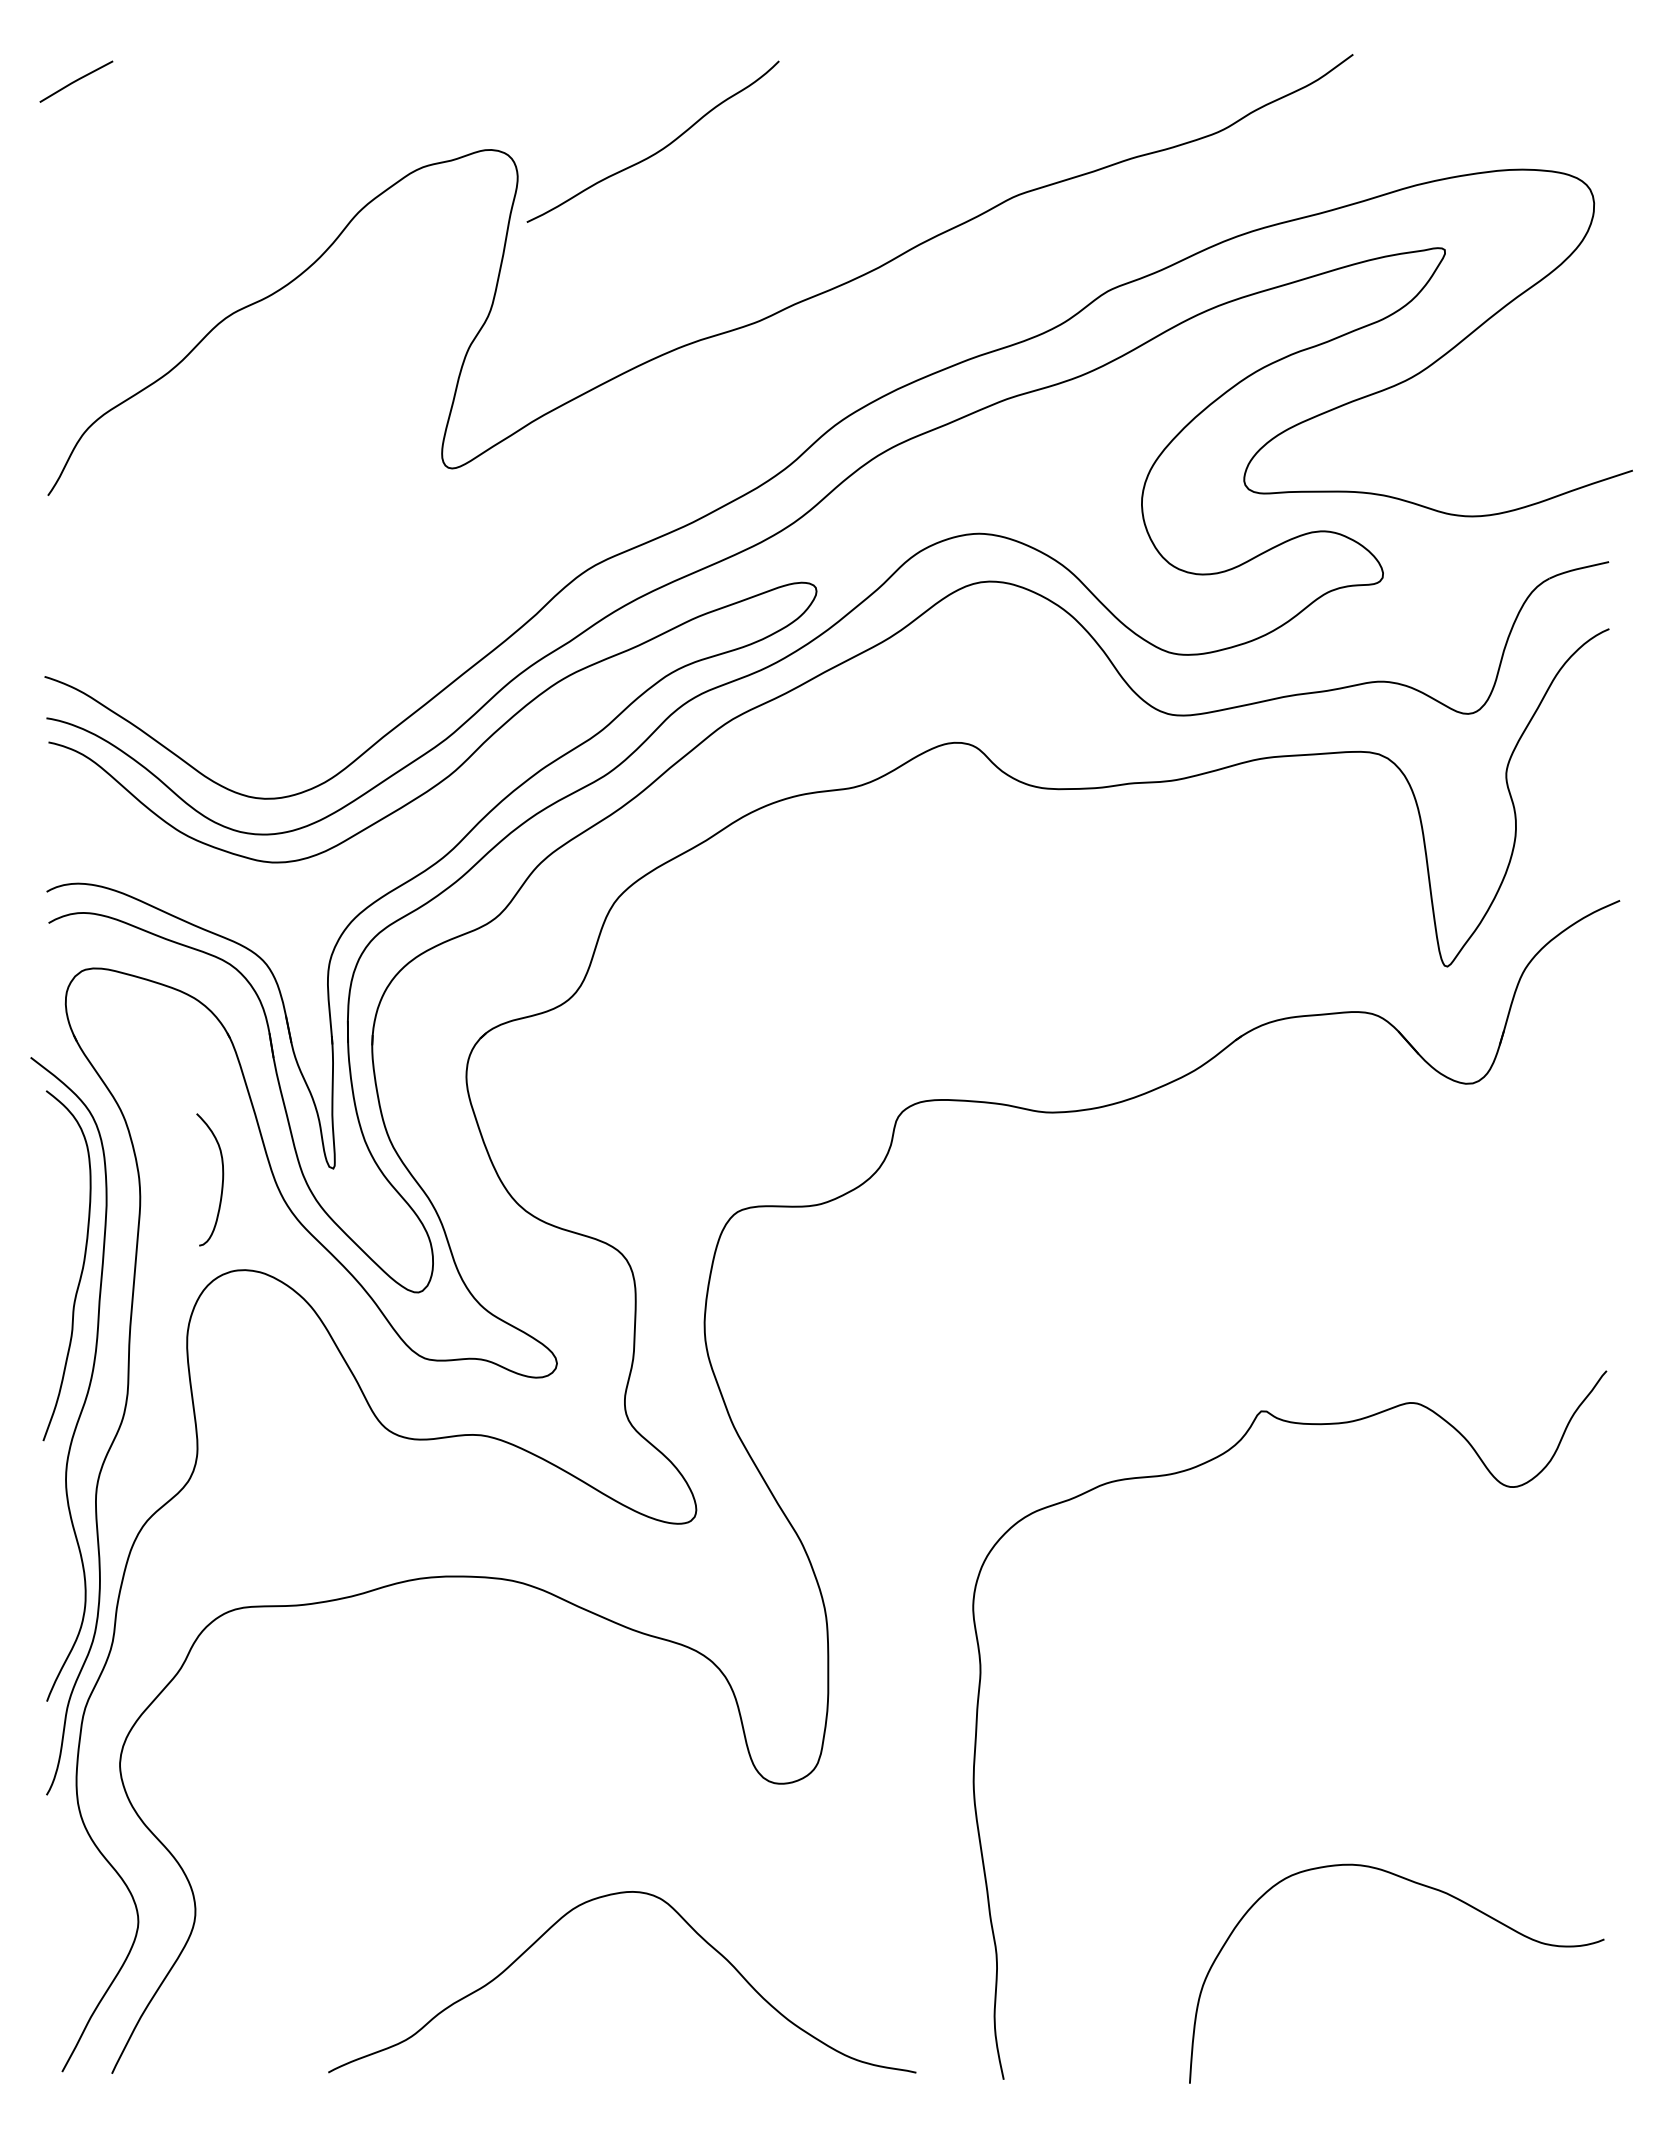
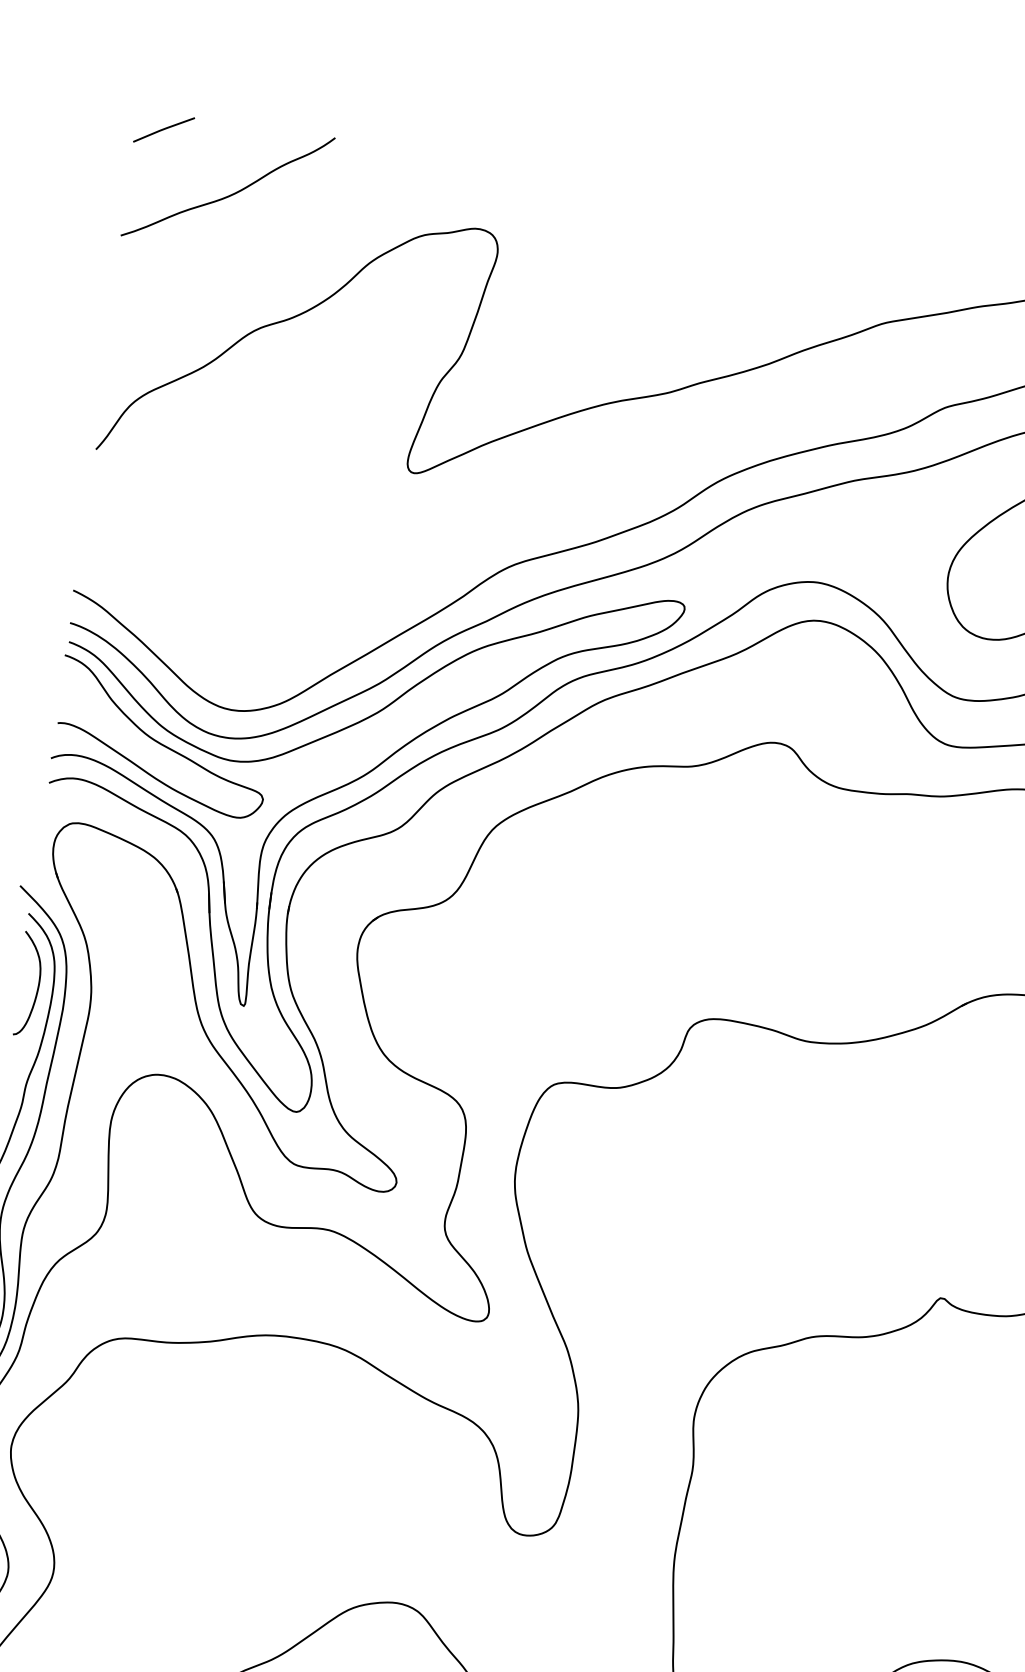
curve: (658, 150) -> (231, 194), moved
curve: (181, 852) -> (160, 742), added
curve: (221, 1183) -> (37, 988), moved

